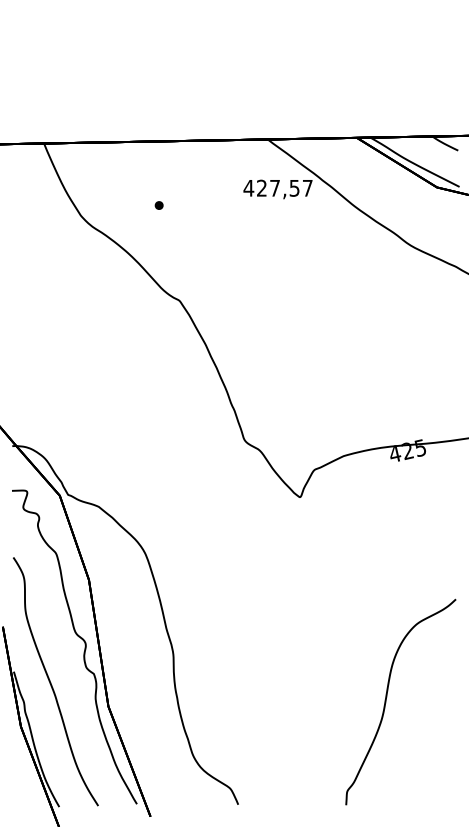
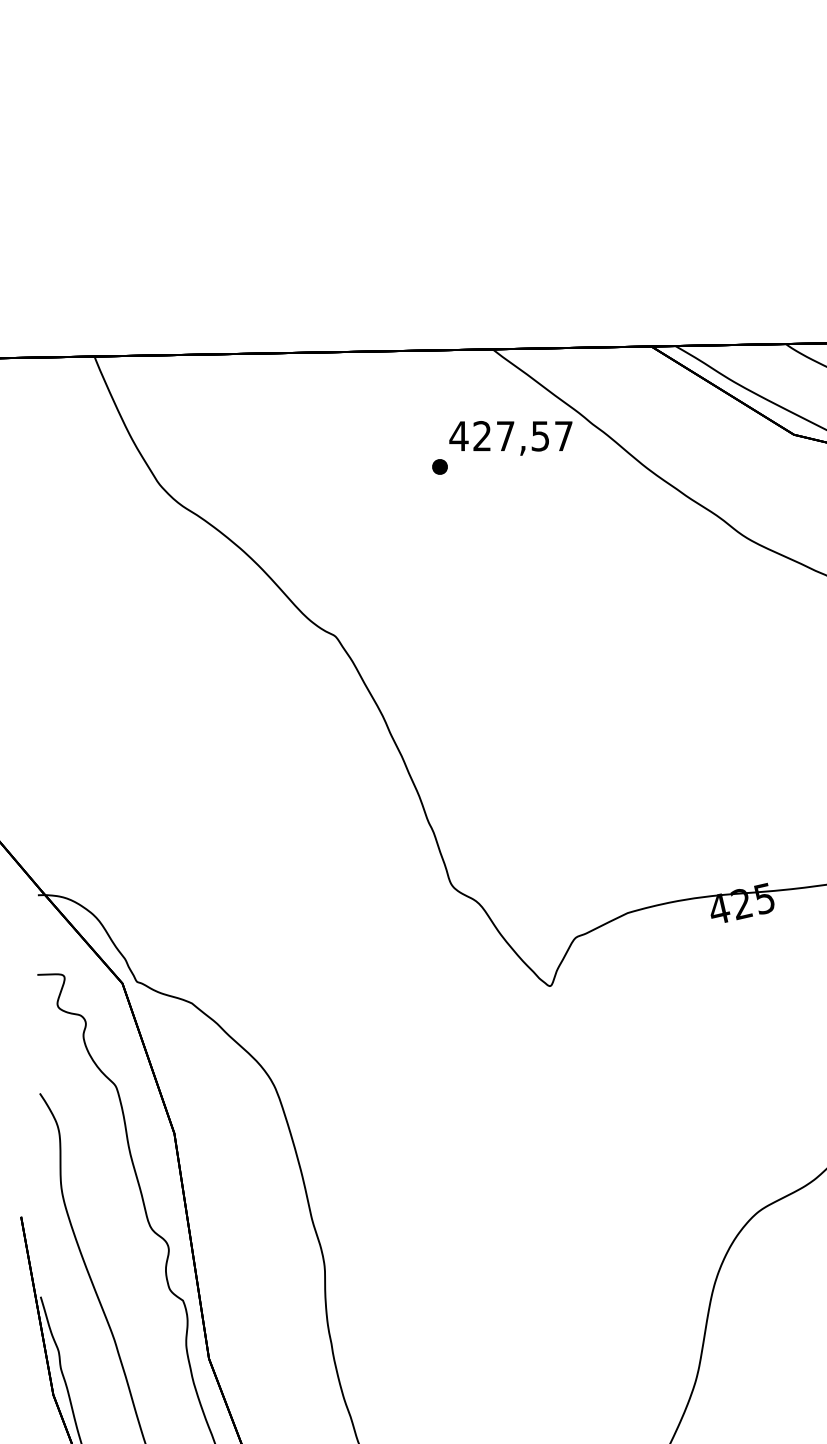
part: (158, 205) -> (438, 466), moved

